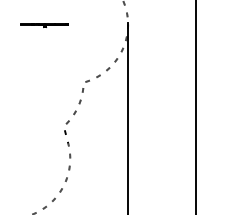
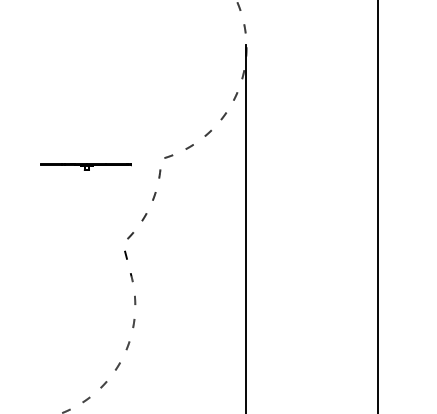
line: (44, 25) -> (85, 166), moved

